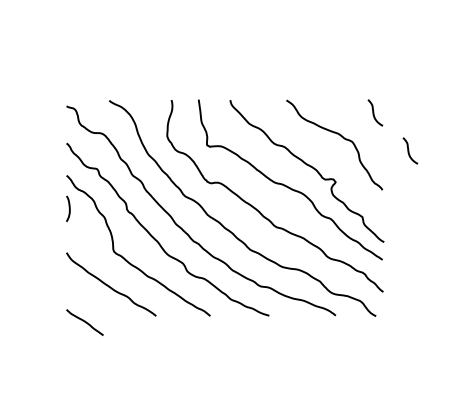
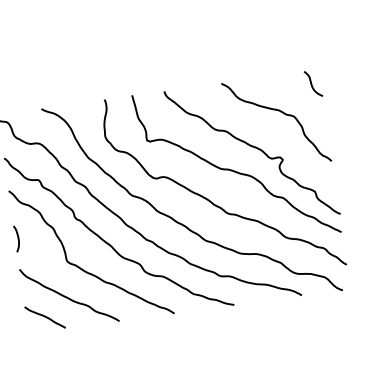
curve: (409, 150) -> (353, 117), removed
curve: (68, 207) -> (17, 237), moved
curve: (84, 322) -> (44, 317), moved

